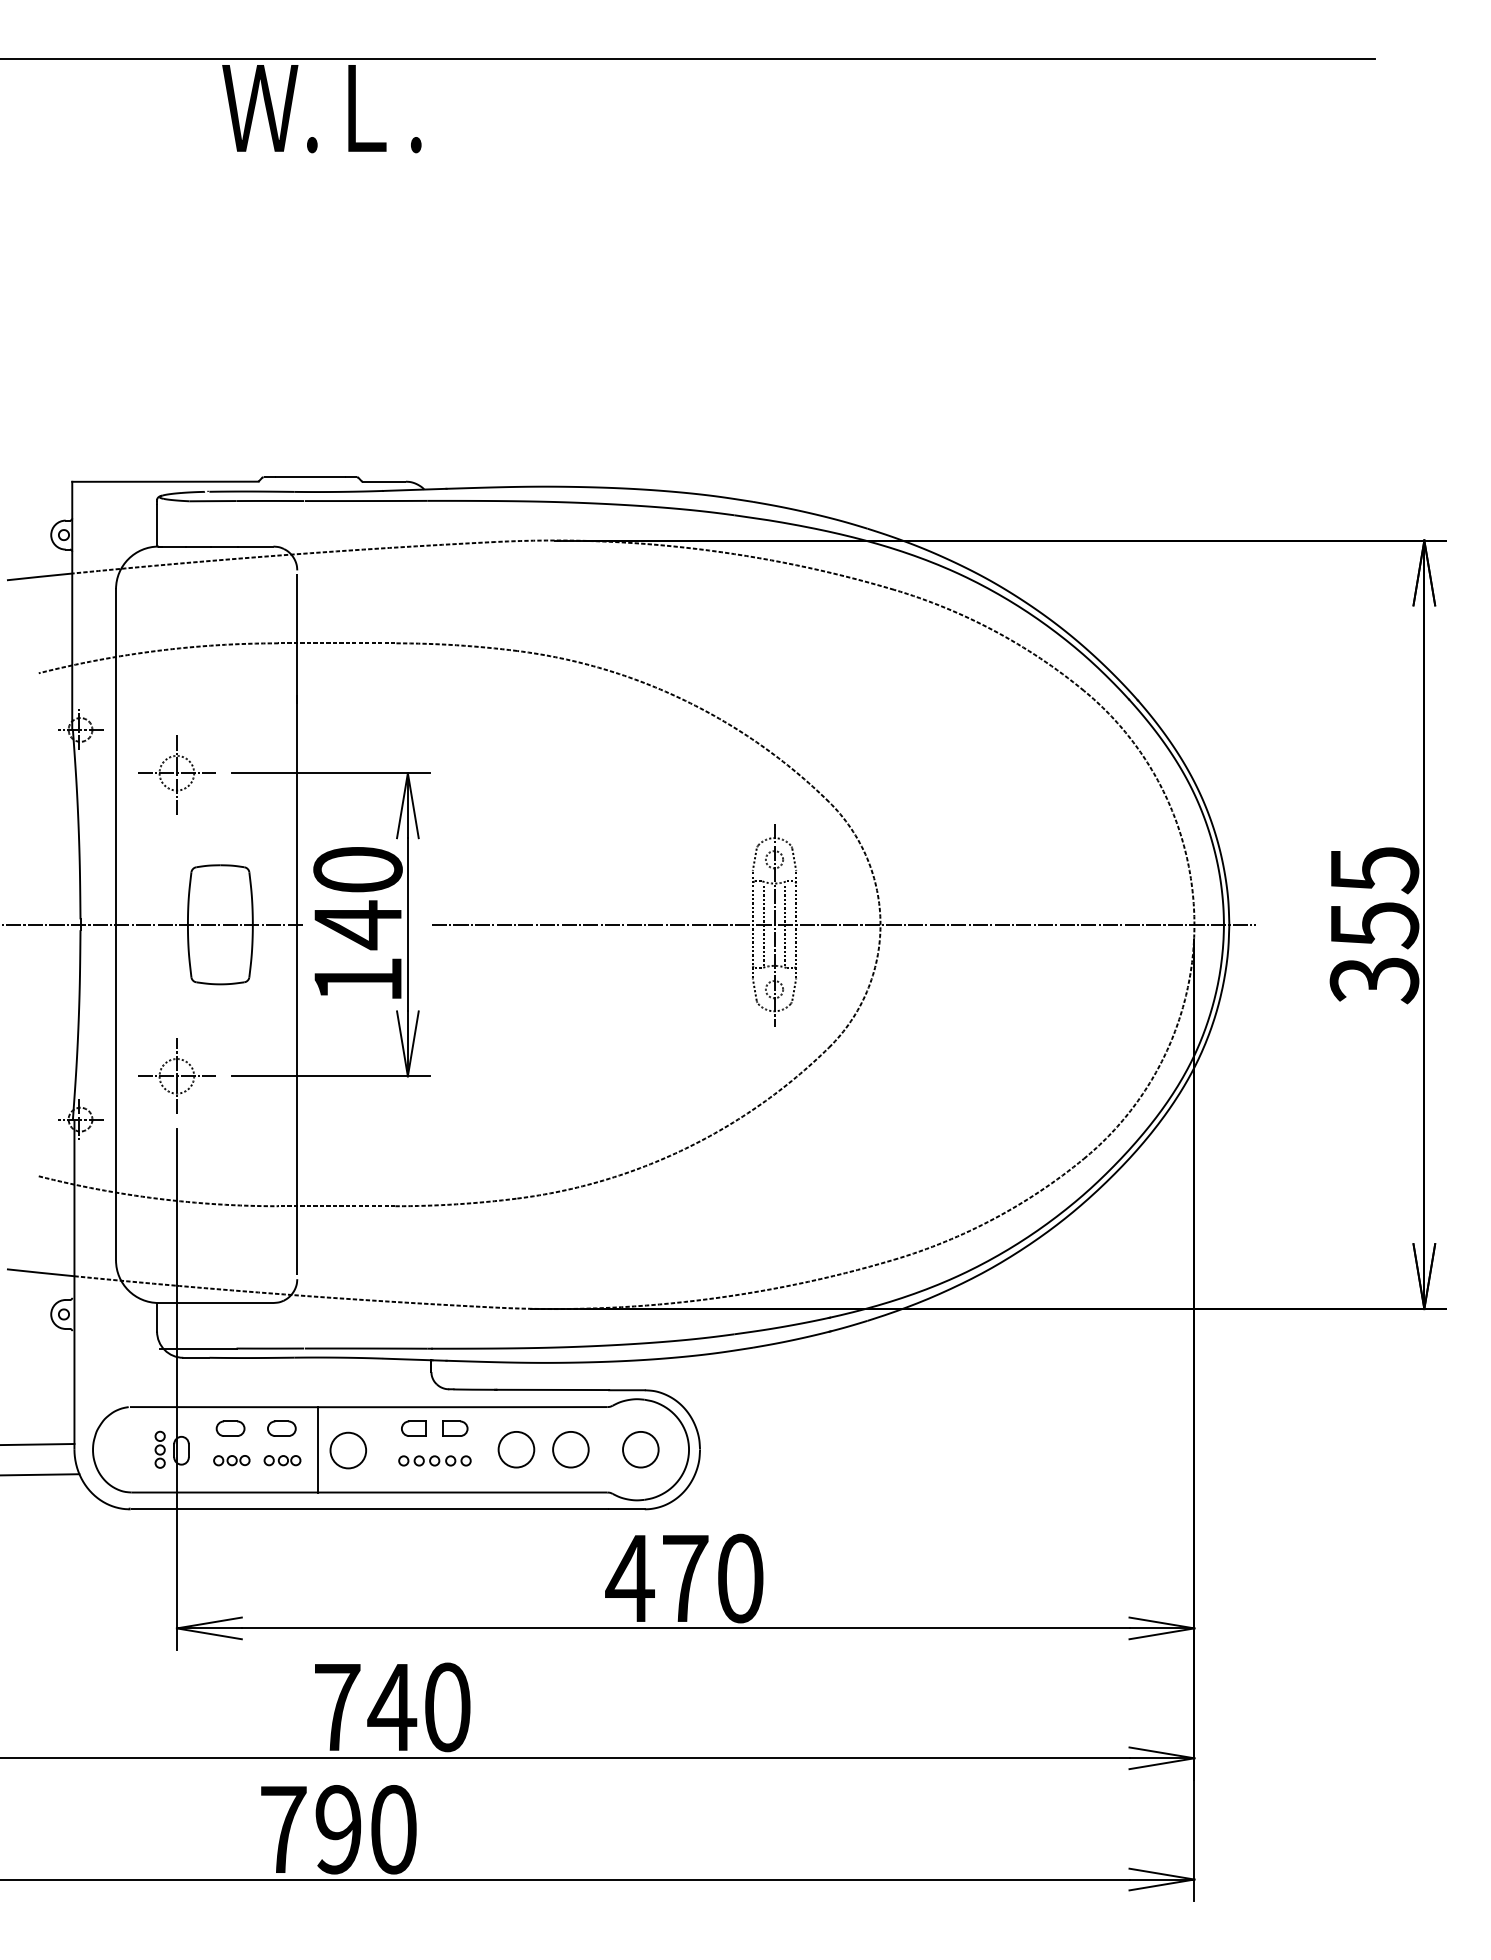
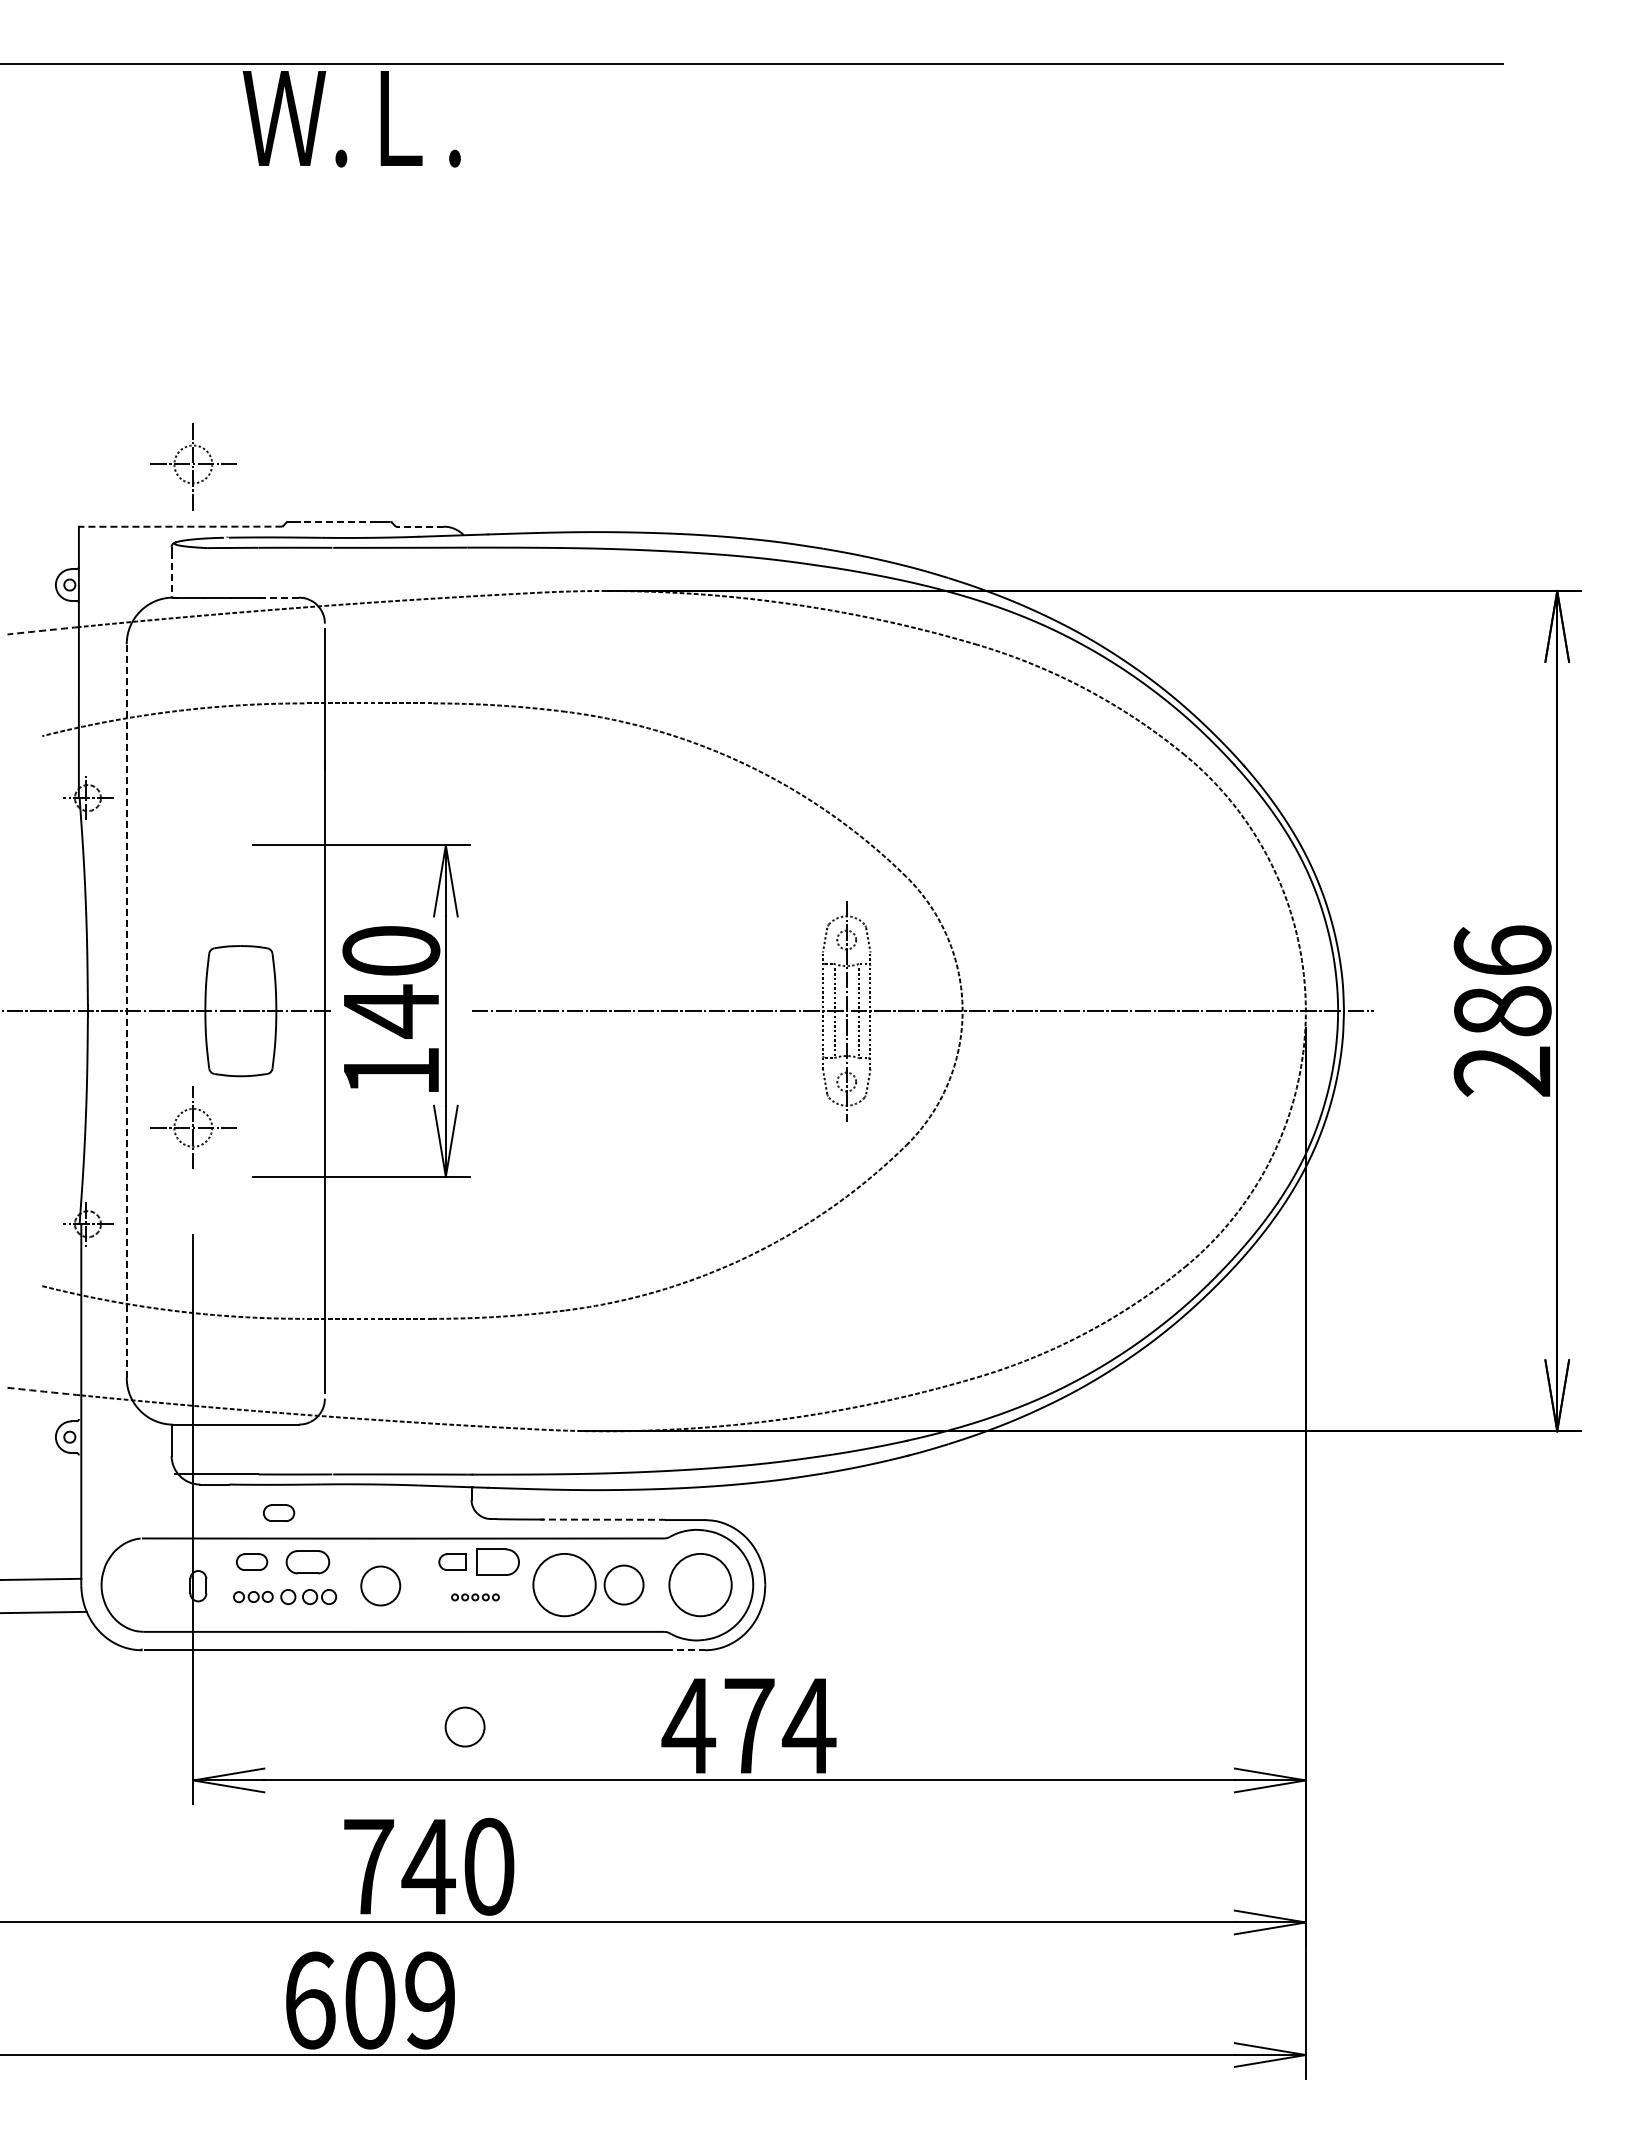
line: (310, 476) -> (339, 521), solid -> dashed
line: (165, 481) -> (180, 526), solid -> dashed
line: (384, 481) -> (420, 526), solid -> dashed
line: (156, 525) -> (171, 574), solid -> dashed
line: (254, 546) -> (278, 597), solid -> dashed
arc: (39, 576) -> (43, 630), solid -> dashed
part: (177, 775) -> (193, 466), moved
line: (115, 925) -> (126, 1011), solid -> dashed
text: (1374, 925) -> (1502, 1011), 355 -> 286
part: (177, 1076) -> (193, 1127), moved
arc: (40, 1272) -> (44, 1391), solid -> dashed
part: (255, 1383) -> (279, 1512), added
line: (552, 1389) -> (603, 1519), solid -> dashed
part: (282, 1428) -> (308, 1561), size x1.4
part: (455, 1428) -> (497, 1561), size x1.6
part: (159, 1449) -> (174, 1584), removed
line: (317, 1449) -> (347, 1584), removed
circle: (516, 1449) -> (564, 1584), size x1.6
circle: (640, 1449) -> (700, 1584), size x1.6
part: (282, 1460) -> (308, 1596), size x1.4
part: (434, 1461) -> (475, 1597), size x0.6
line: (627, 1509) -> (685, 1650), solid -> dashed
text: (739, 1578) -> (808, 1725), 470 -> 474
circle: (424, 1579) -> (464, 1726), added
text: (338, 1829) -> (370, 2000), 790 -> 609

